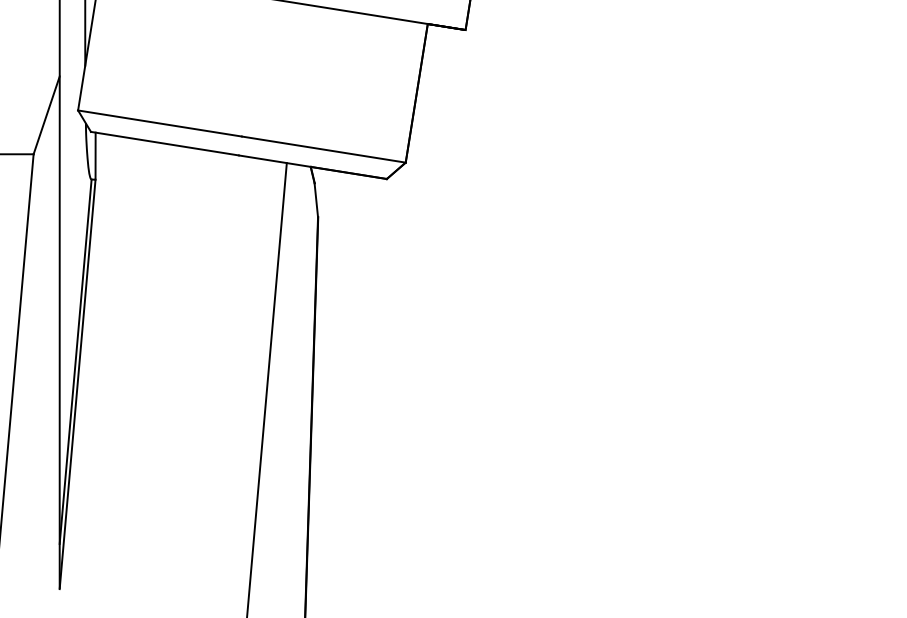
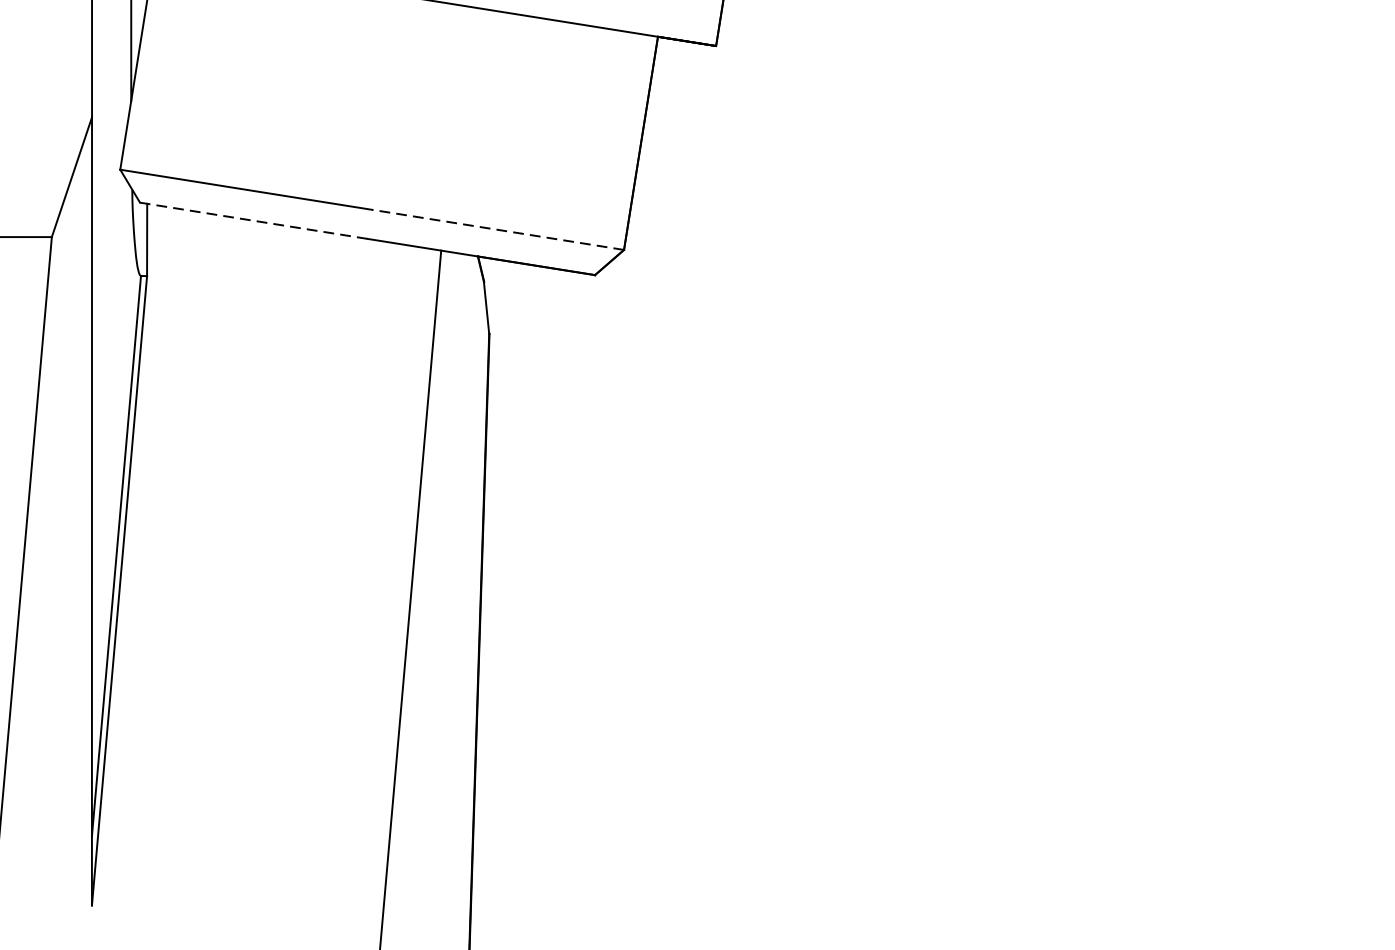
line: (164, 143) -> (253, 220), solid -> dashed
line: (323, 149) -> (497, 229), solid -> dashed

